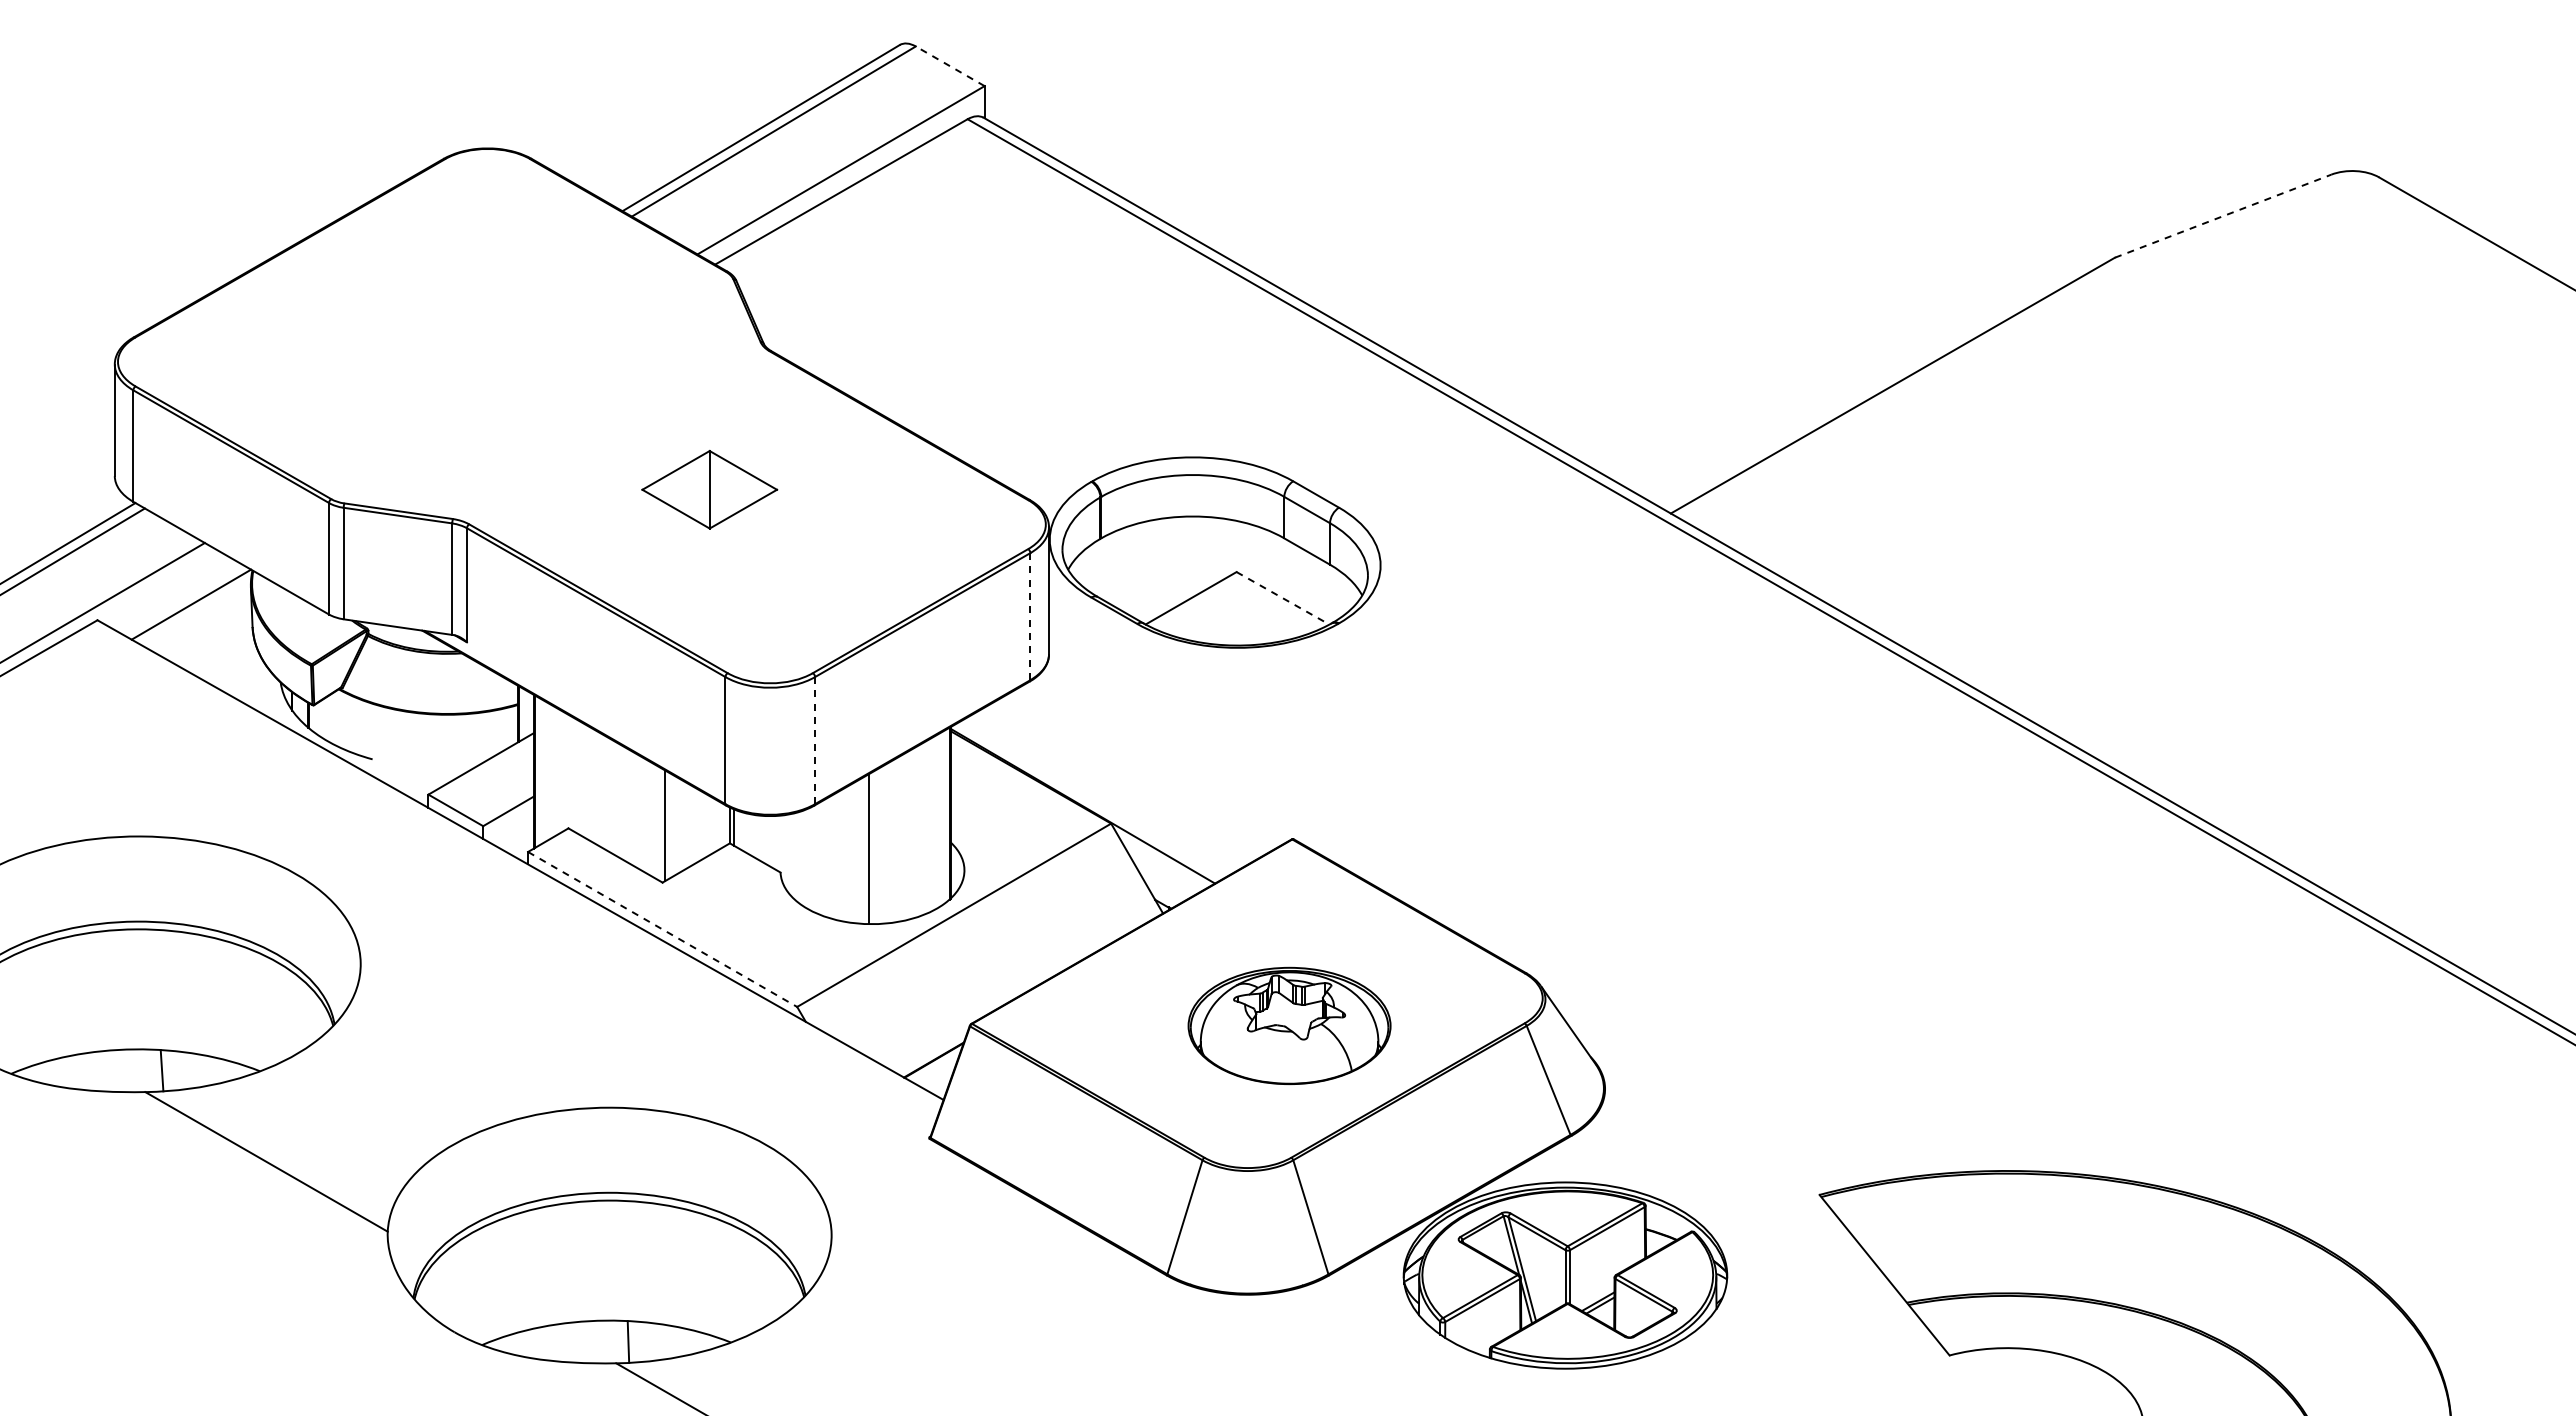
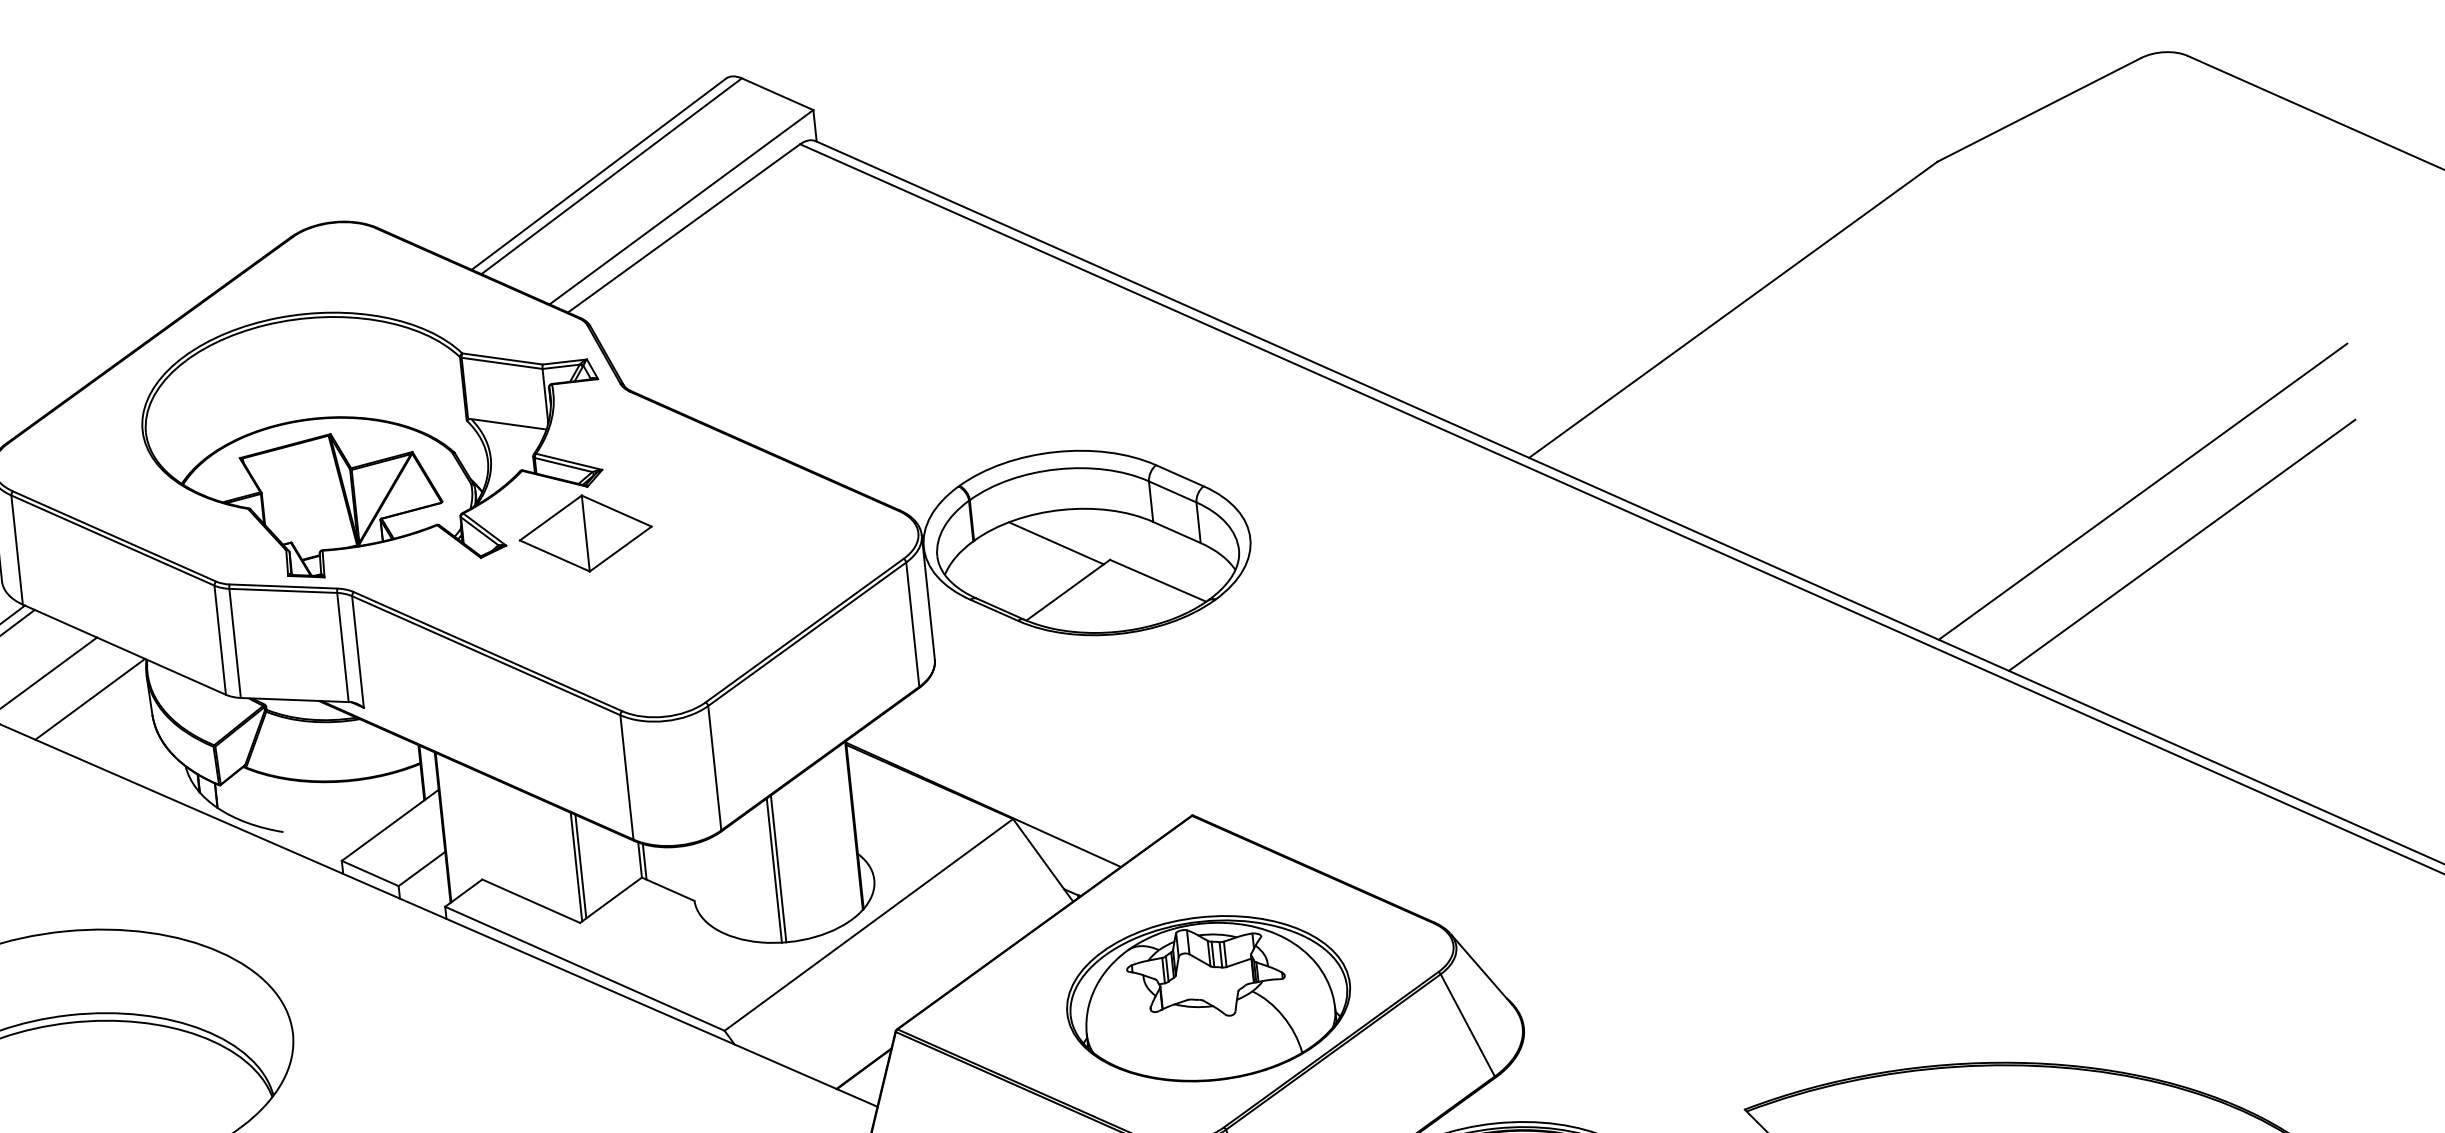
line: (950, 66) -> (777, 94), dashed -> solid
line: (2223, 216) -> (2039, 110), dashed -> solid
part: (505, 372) -> (373, 439), added
line: (1183, 549) -> (1055, 543), added
line: (1283, 598) -> (1158, 580), dashed -> solid
line: (2287, 612) -> (2142, 491), added
line: (1030, 616) -> (912, 624), dashed -> solid
line: (2321, 670) -> (2182, 544), added
line: (815, 740) -> (715, 768), dashed -> solid
line: (669, 825) -> (580, 866), added
line: (864, 849) -> (774, 869), added
line: (663, 929) -> (585, 968), dashed -> solid
part: (1289, 1025) -> (1208, 998), size x1.43

